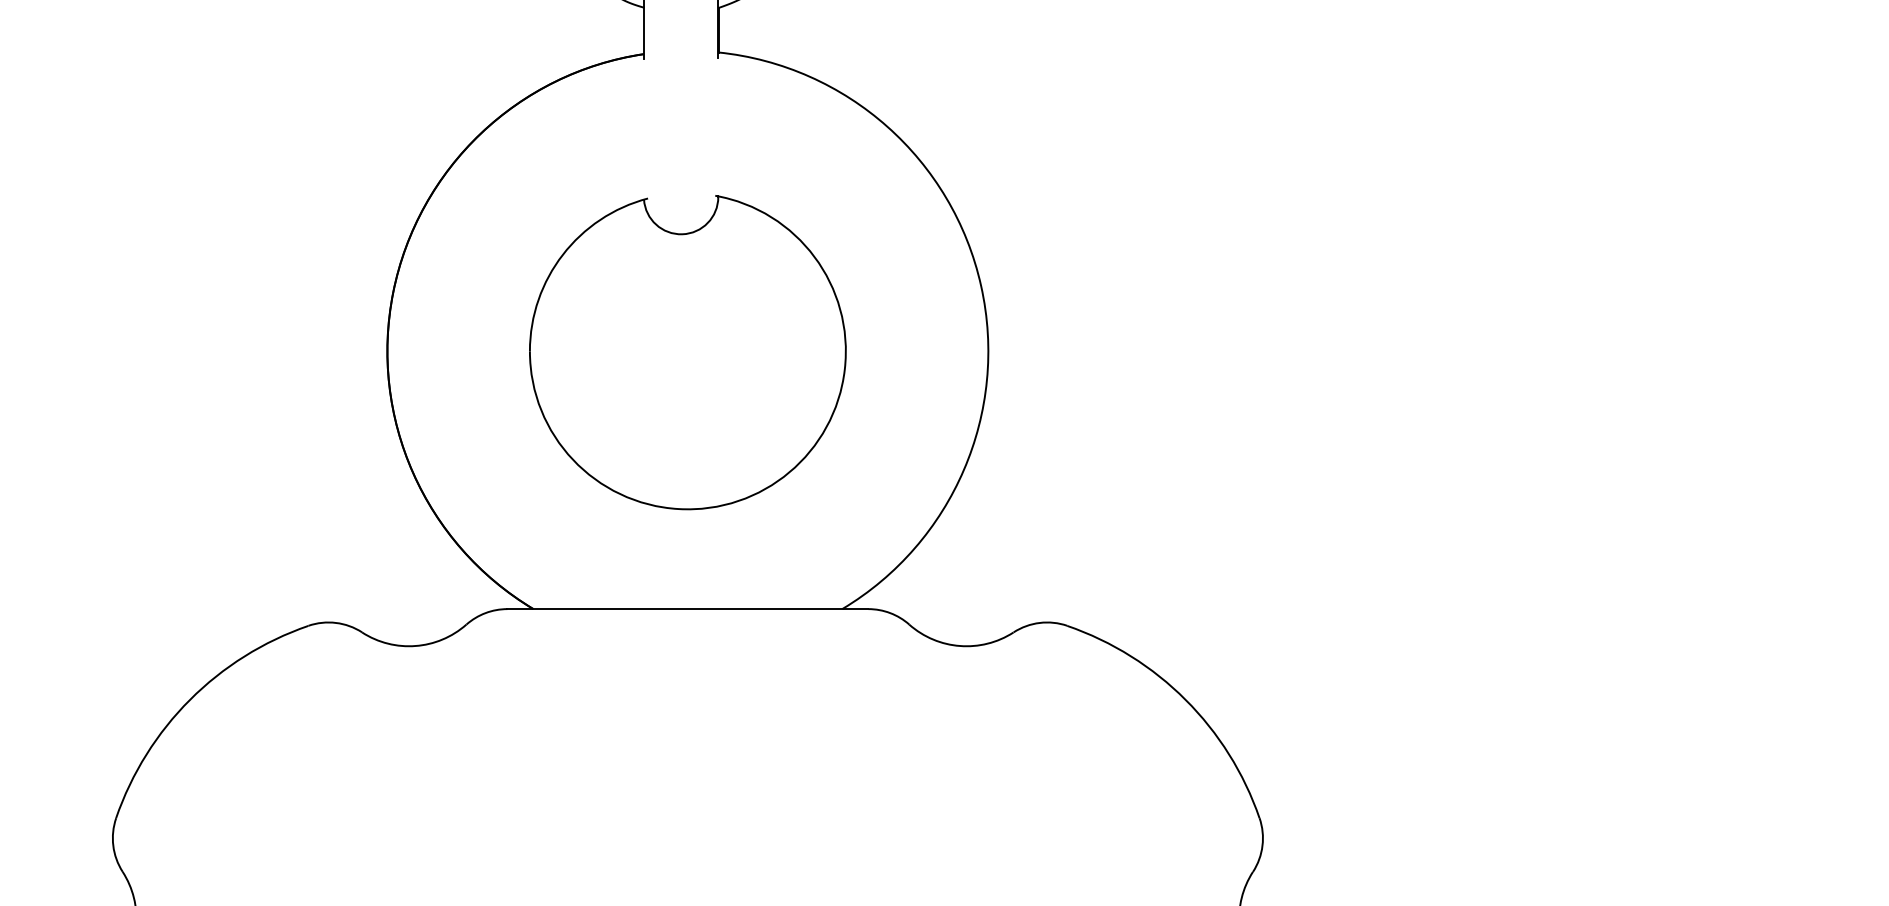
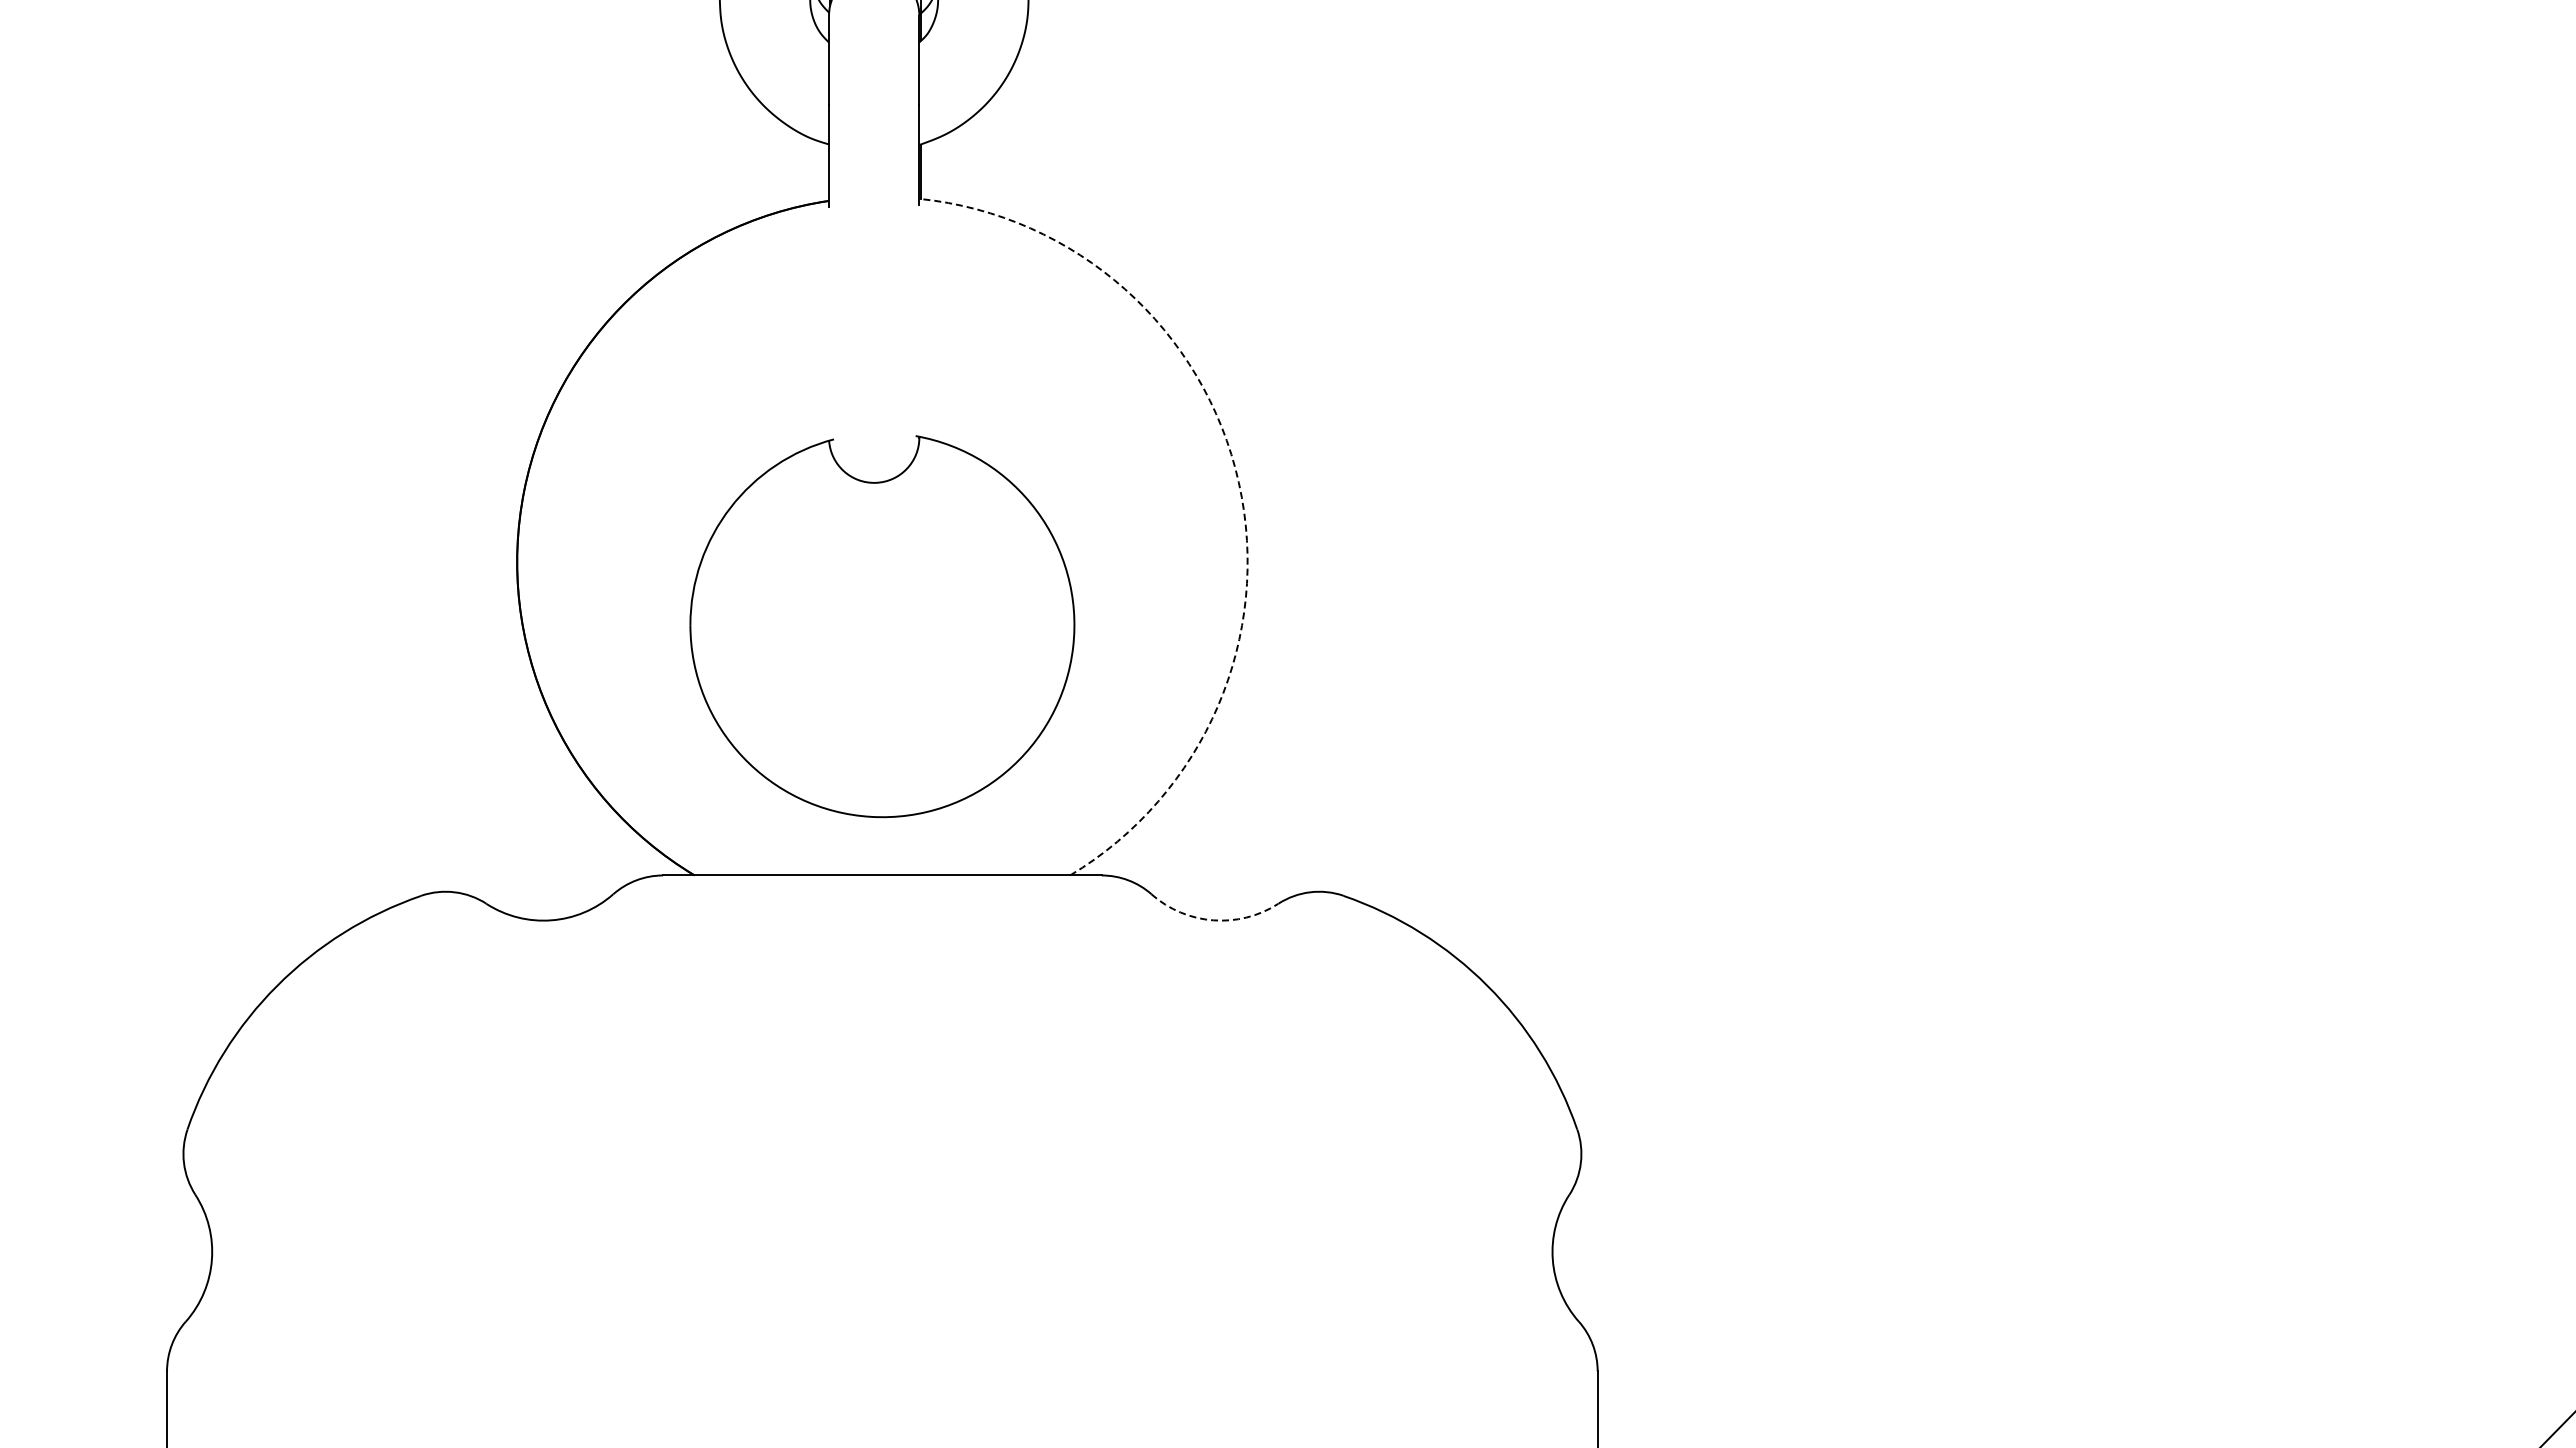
arc: (980, 285) -> (1238, 482), solid -> dashed
part: (687, 352) -> (882, 626), moved
arc: (960, 646) -> (1213, 920), solid -> dashed

